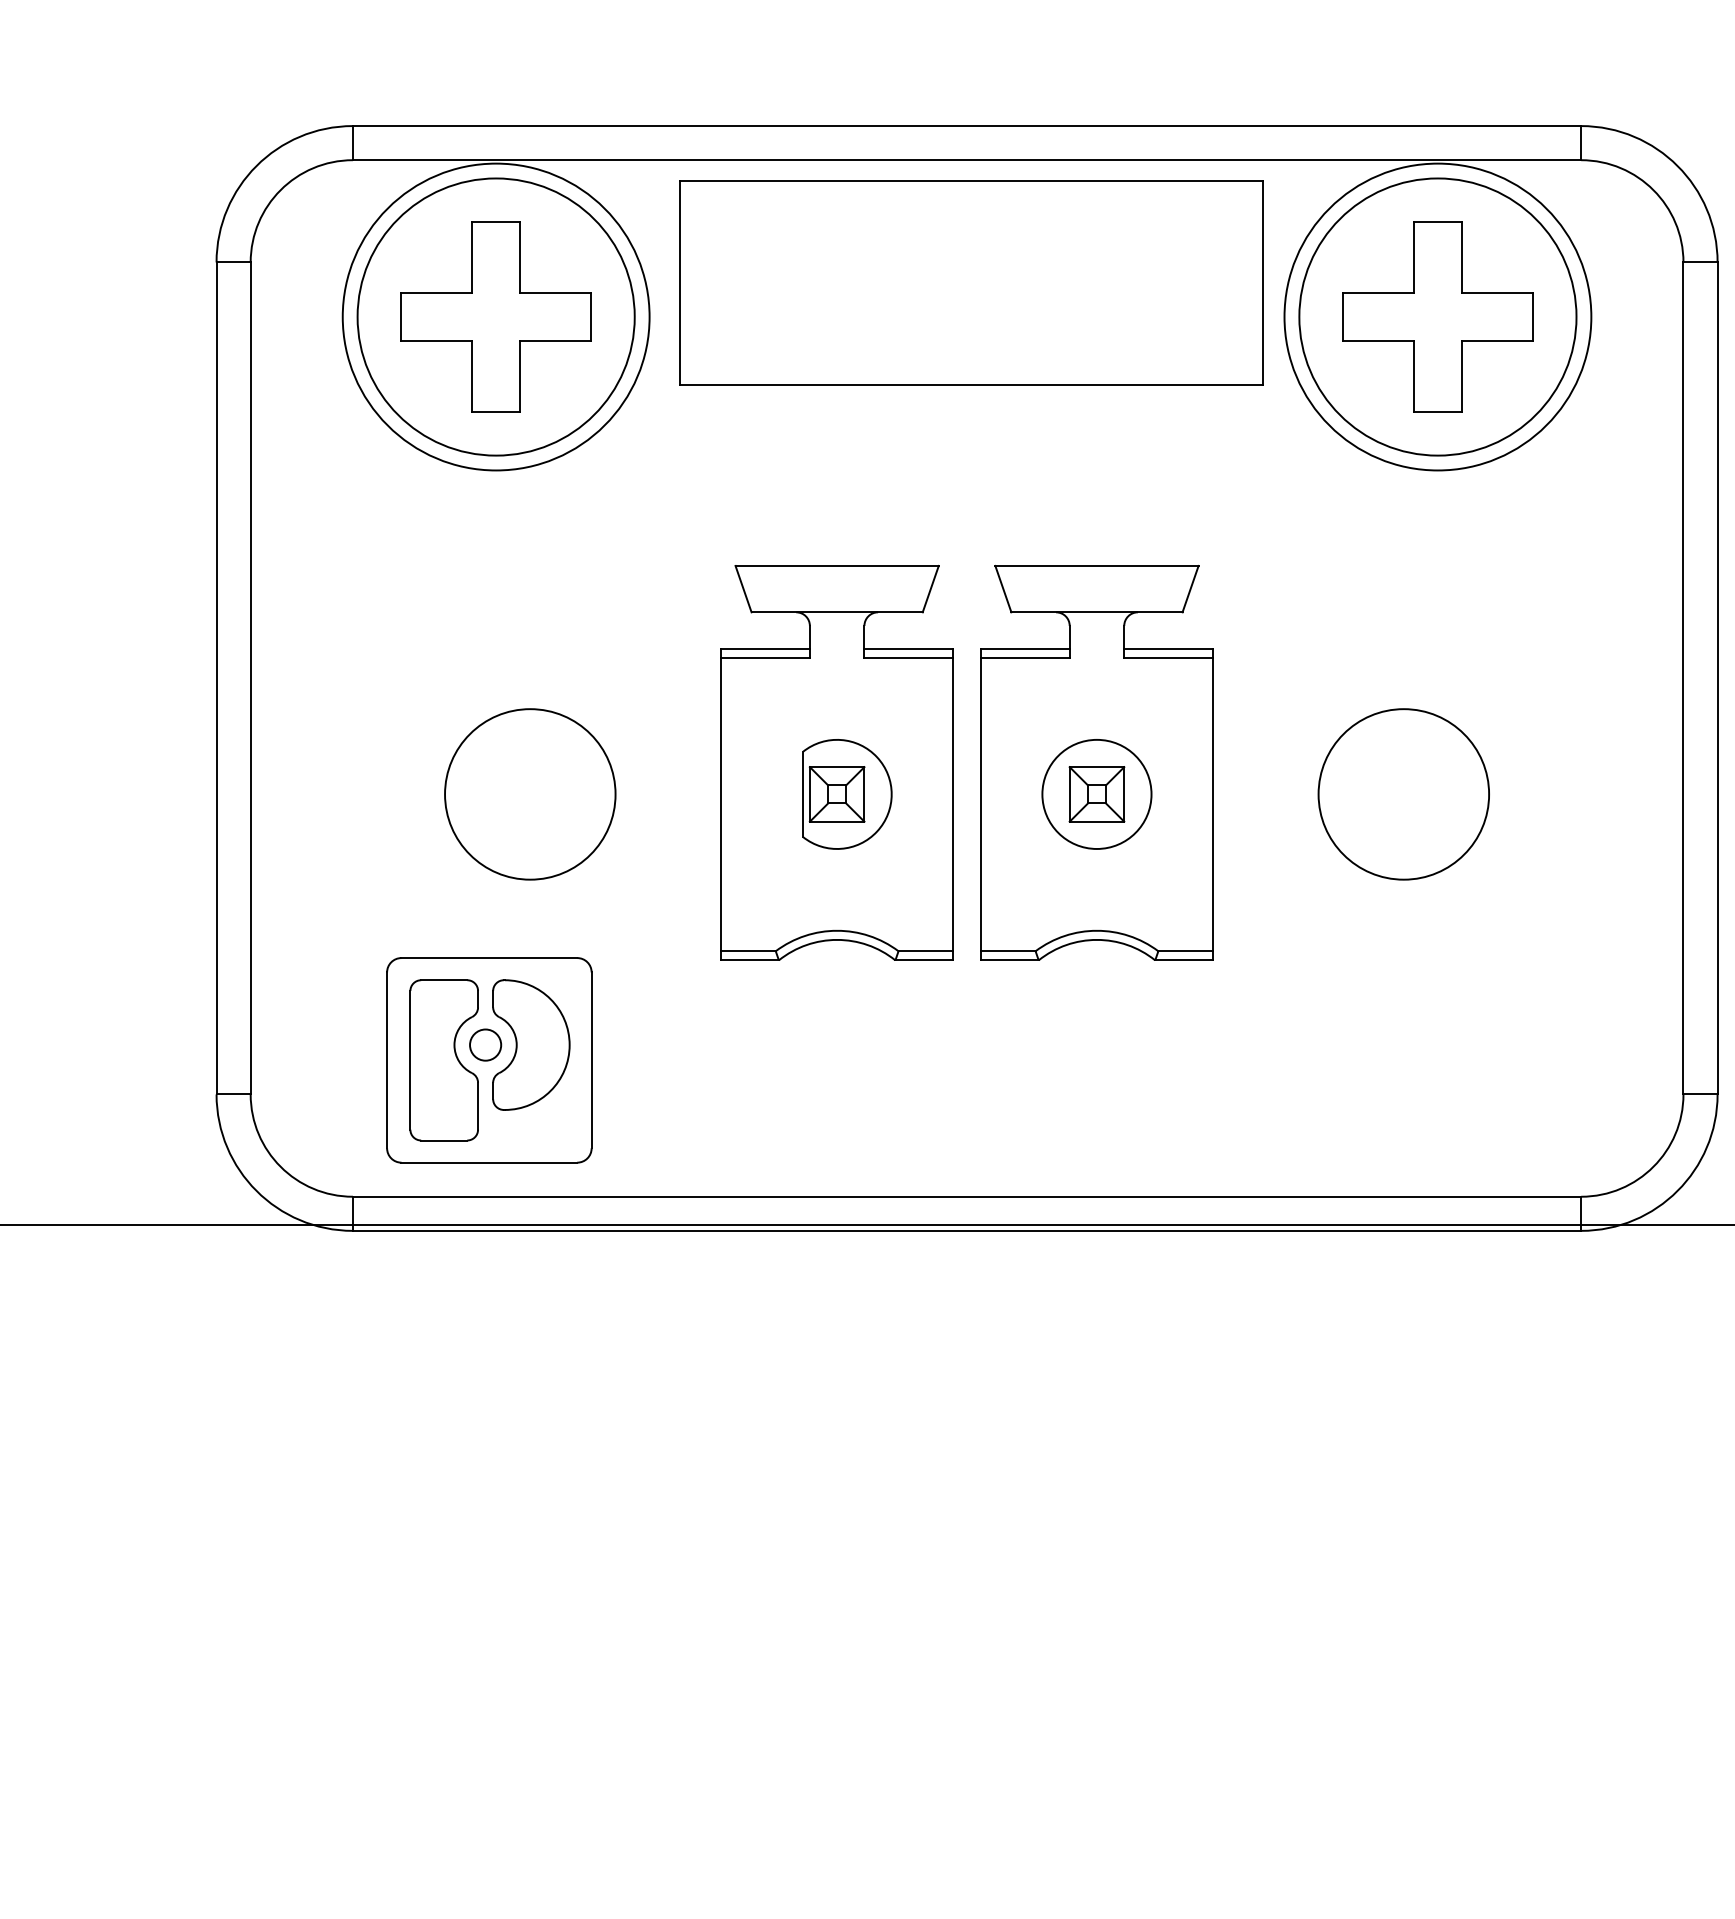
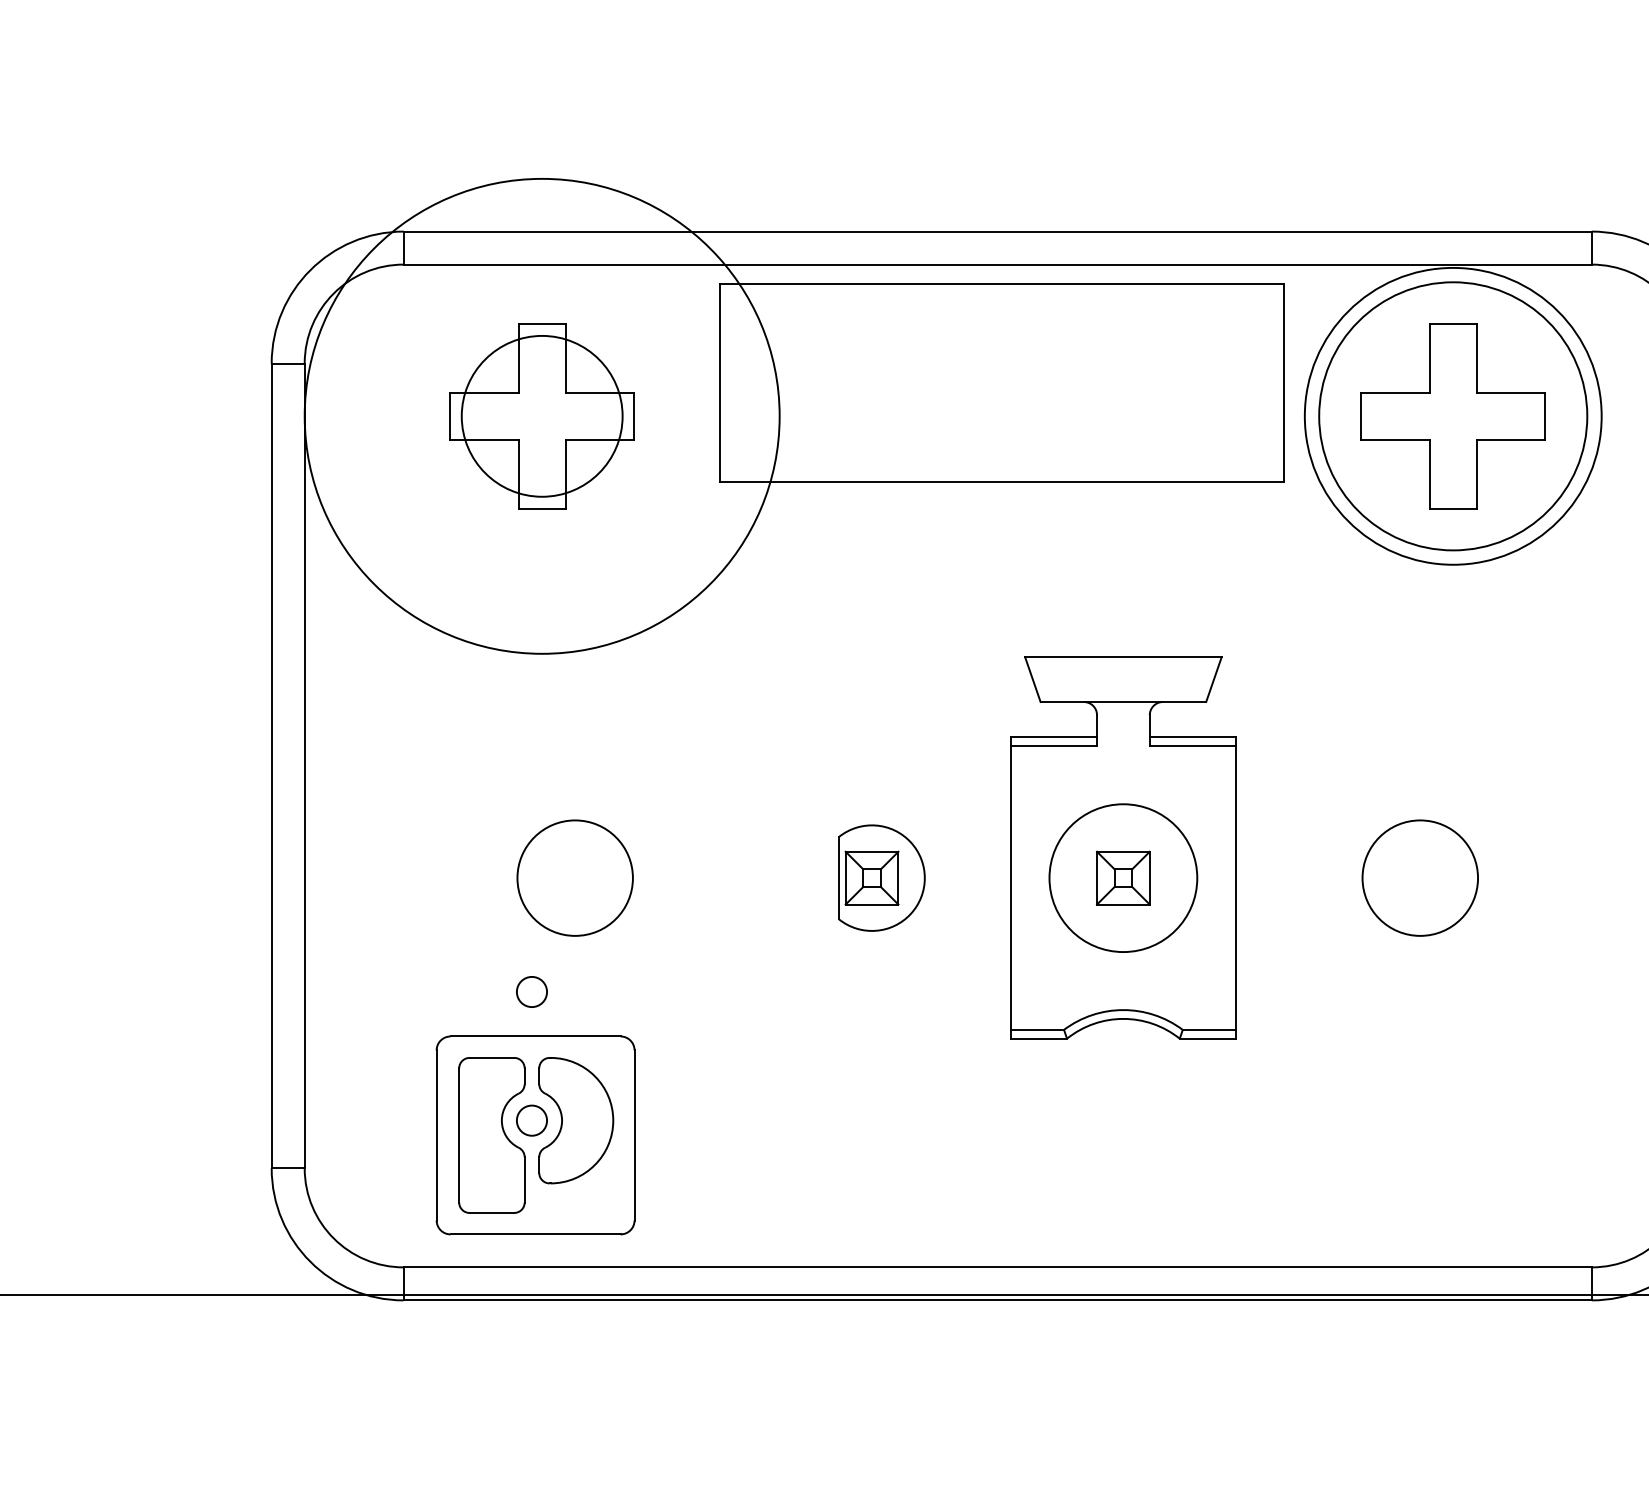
circle: (495, 316) -> (541, 415), size x0.6
circle: (495, 316) -> (541, 415), size x1.6
part: (836, 762) -> (871, 847), removed
circle: (1096, 793) -> (1122, 877), size x1.4
circle: (530, 794) -> (575, 878), size x0.7
circle: (1403, 794) -> (1419, 878), size x0.7
circle: (485, 911) -> (531, 991), added

